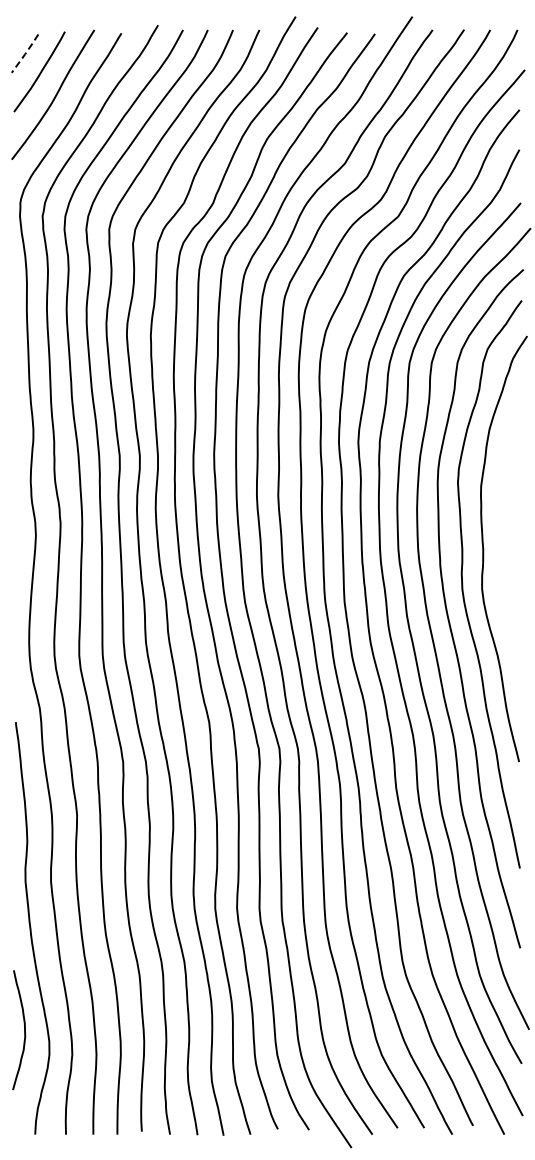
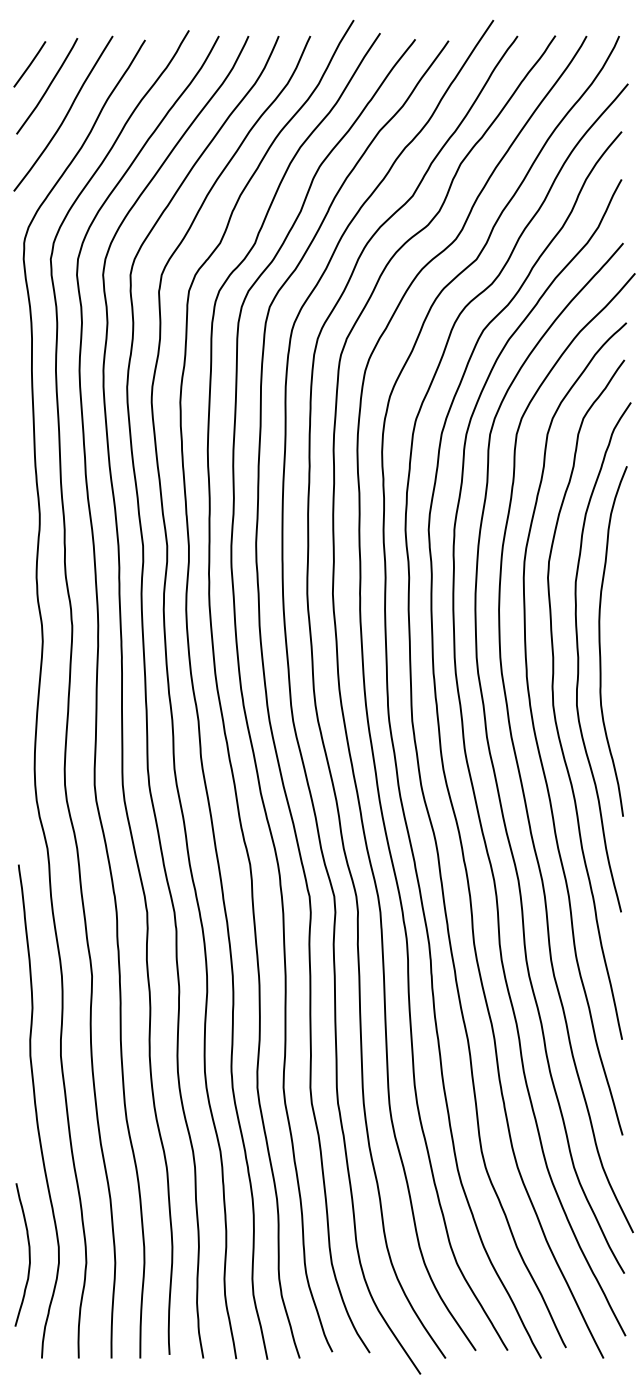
line: (25, 53) -> (30, 64), dashed -> solid
curve: (502, 539) -> (601, 646), added
curve: (24, 1030) -> (29, 1255), moved

